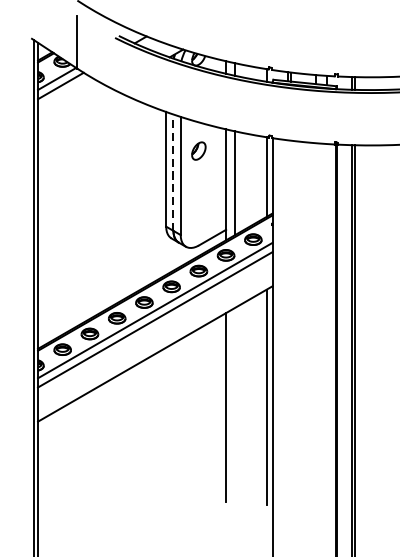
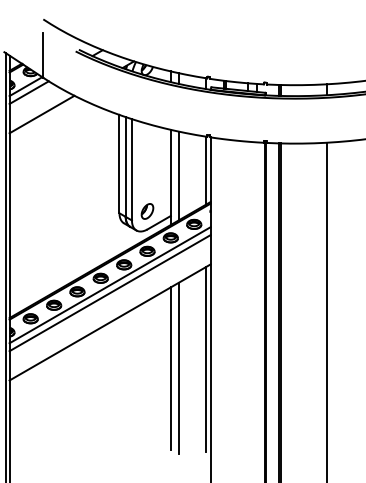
line: (75, 111) -> (41, 114), added
part: (198, 151) -> (147, 211), moved
line: (173, 173) -> (125, 167), dashed -> solid
line: (235, 407) -> (178, 368), added

